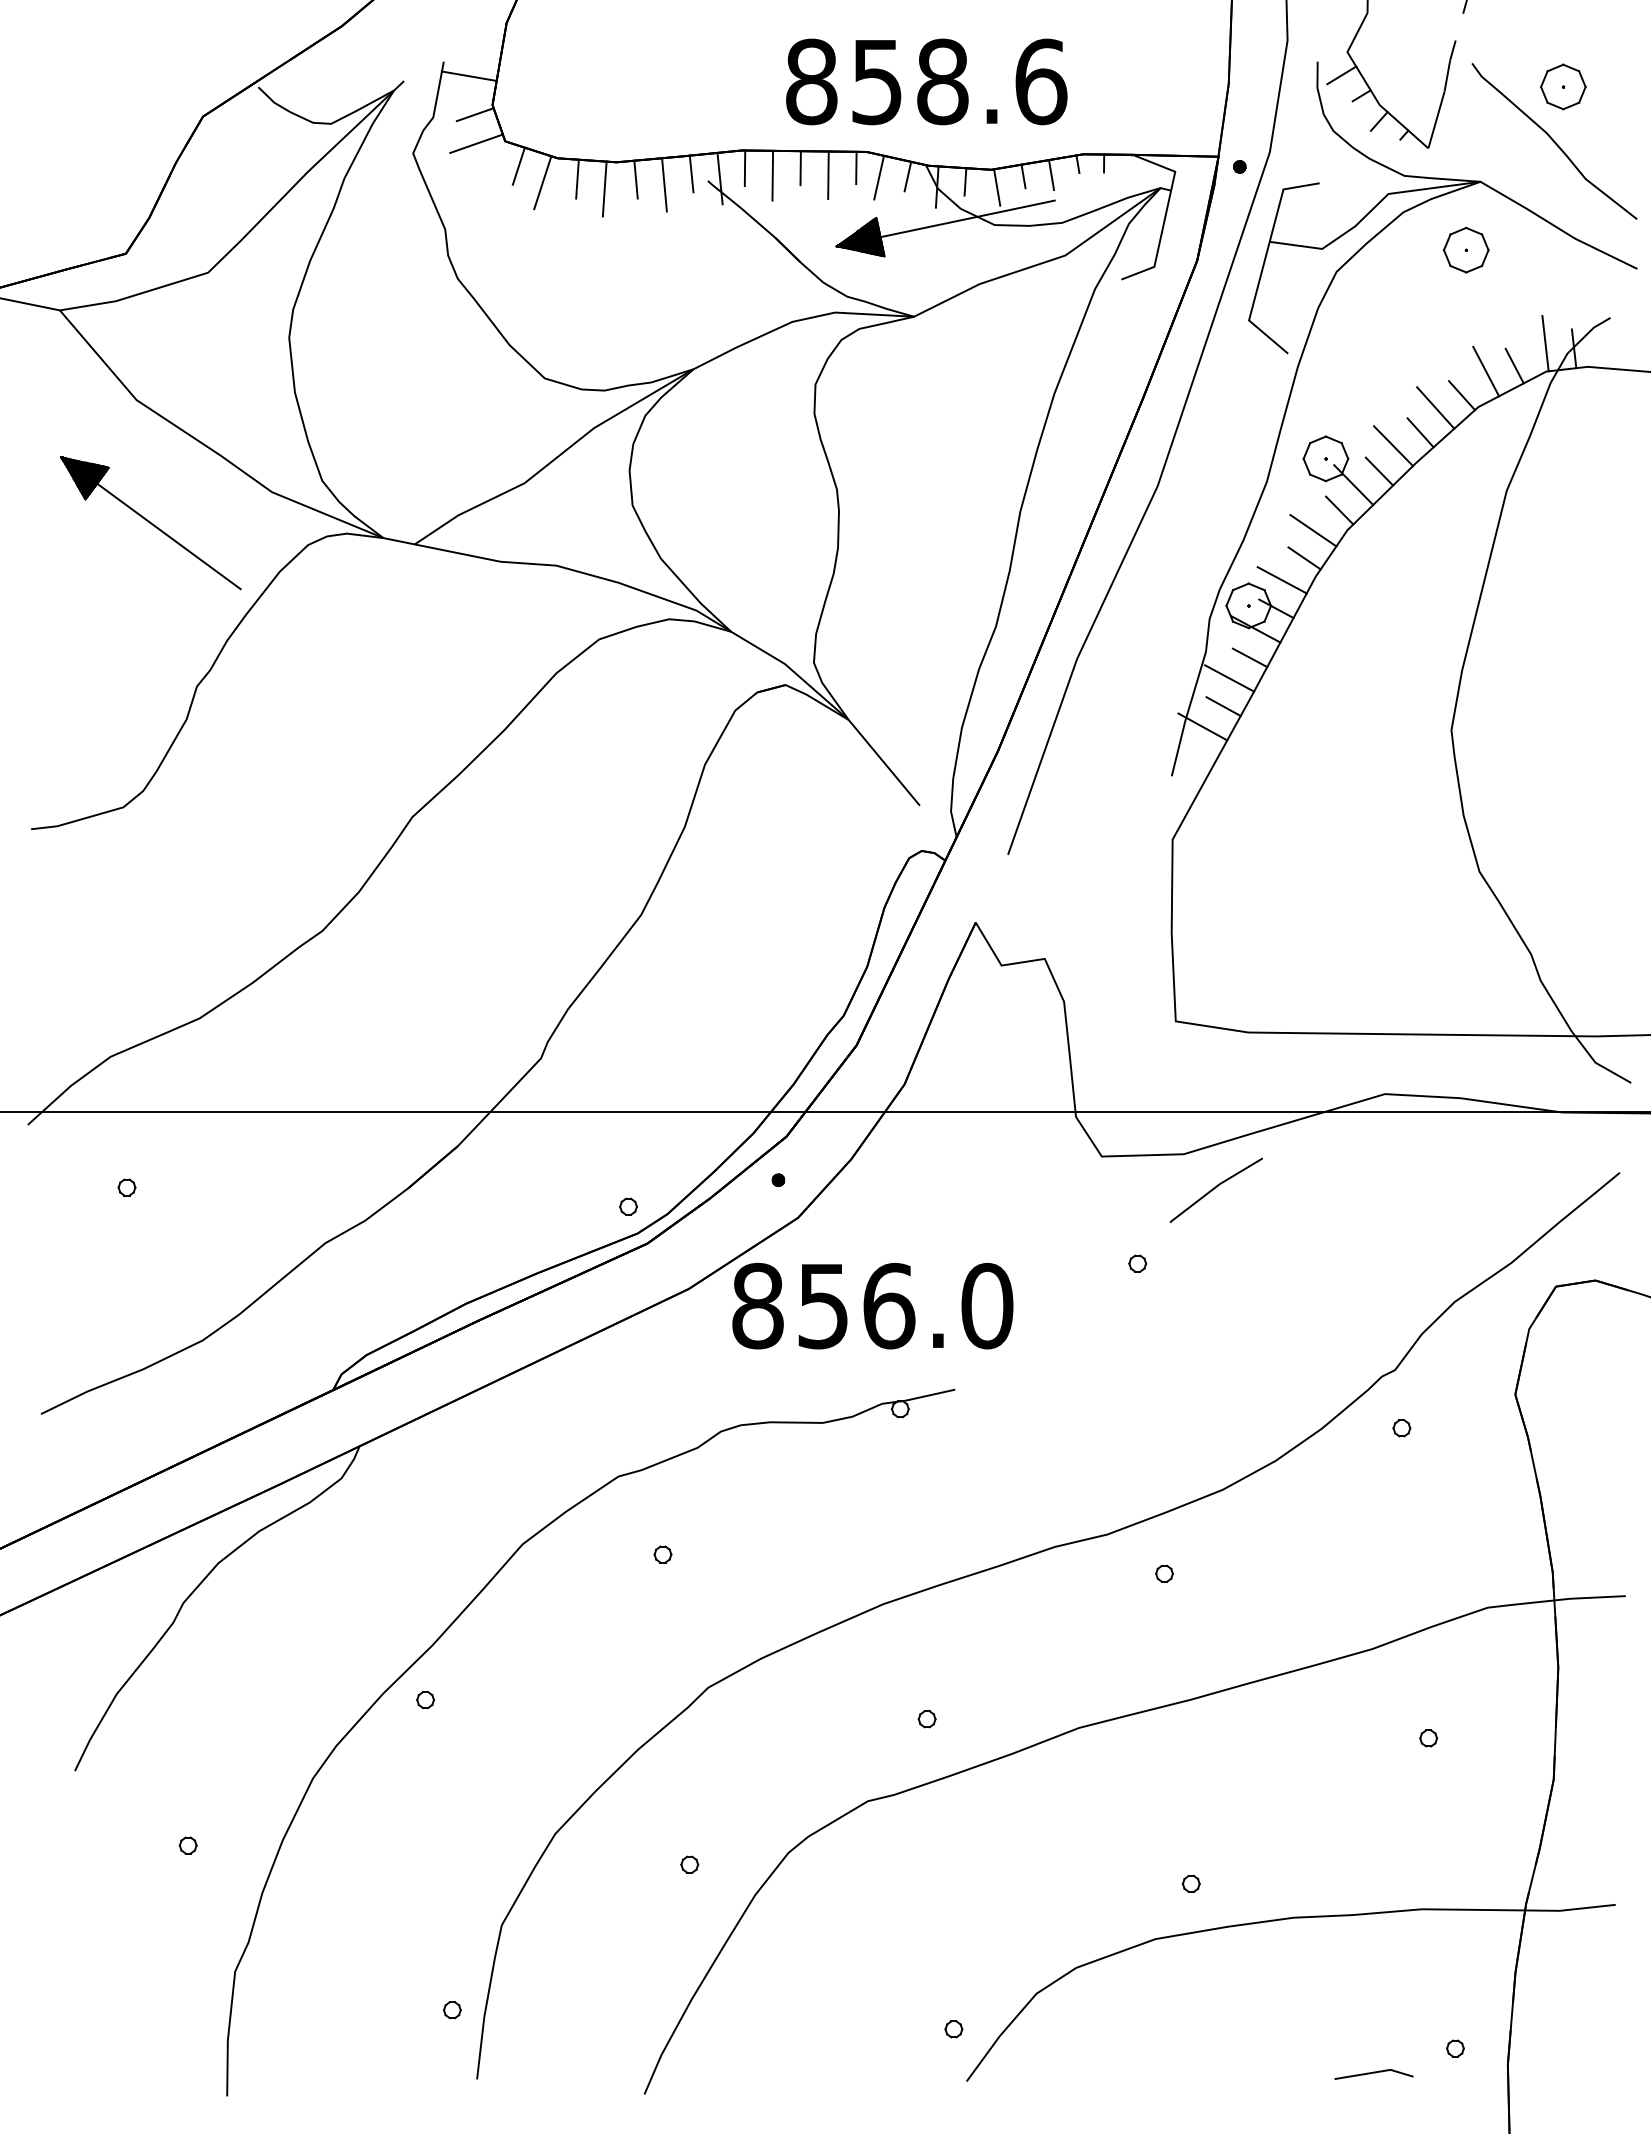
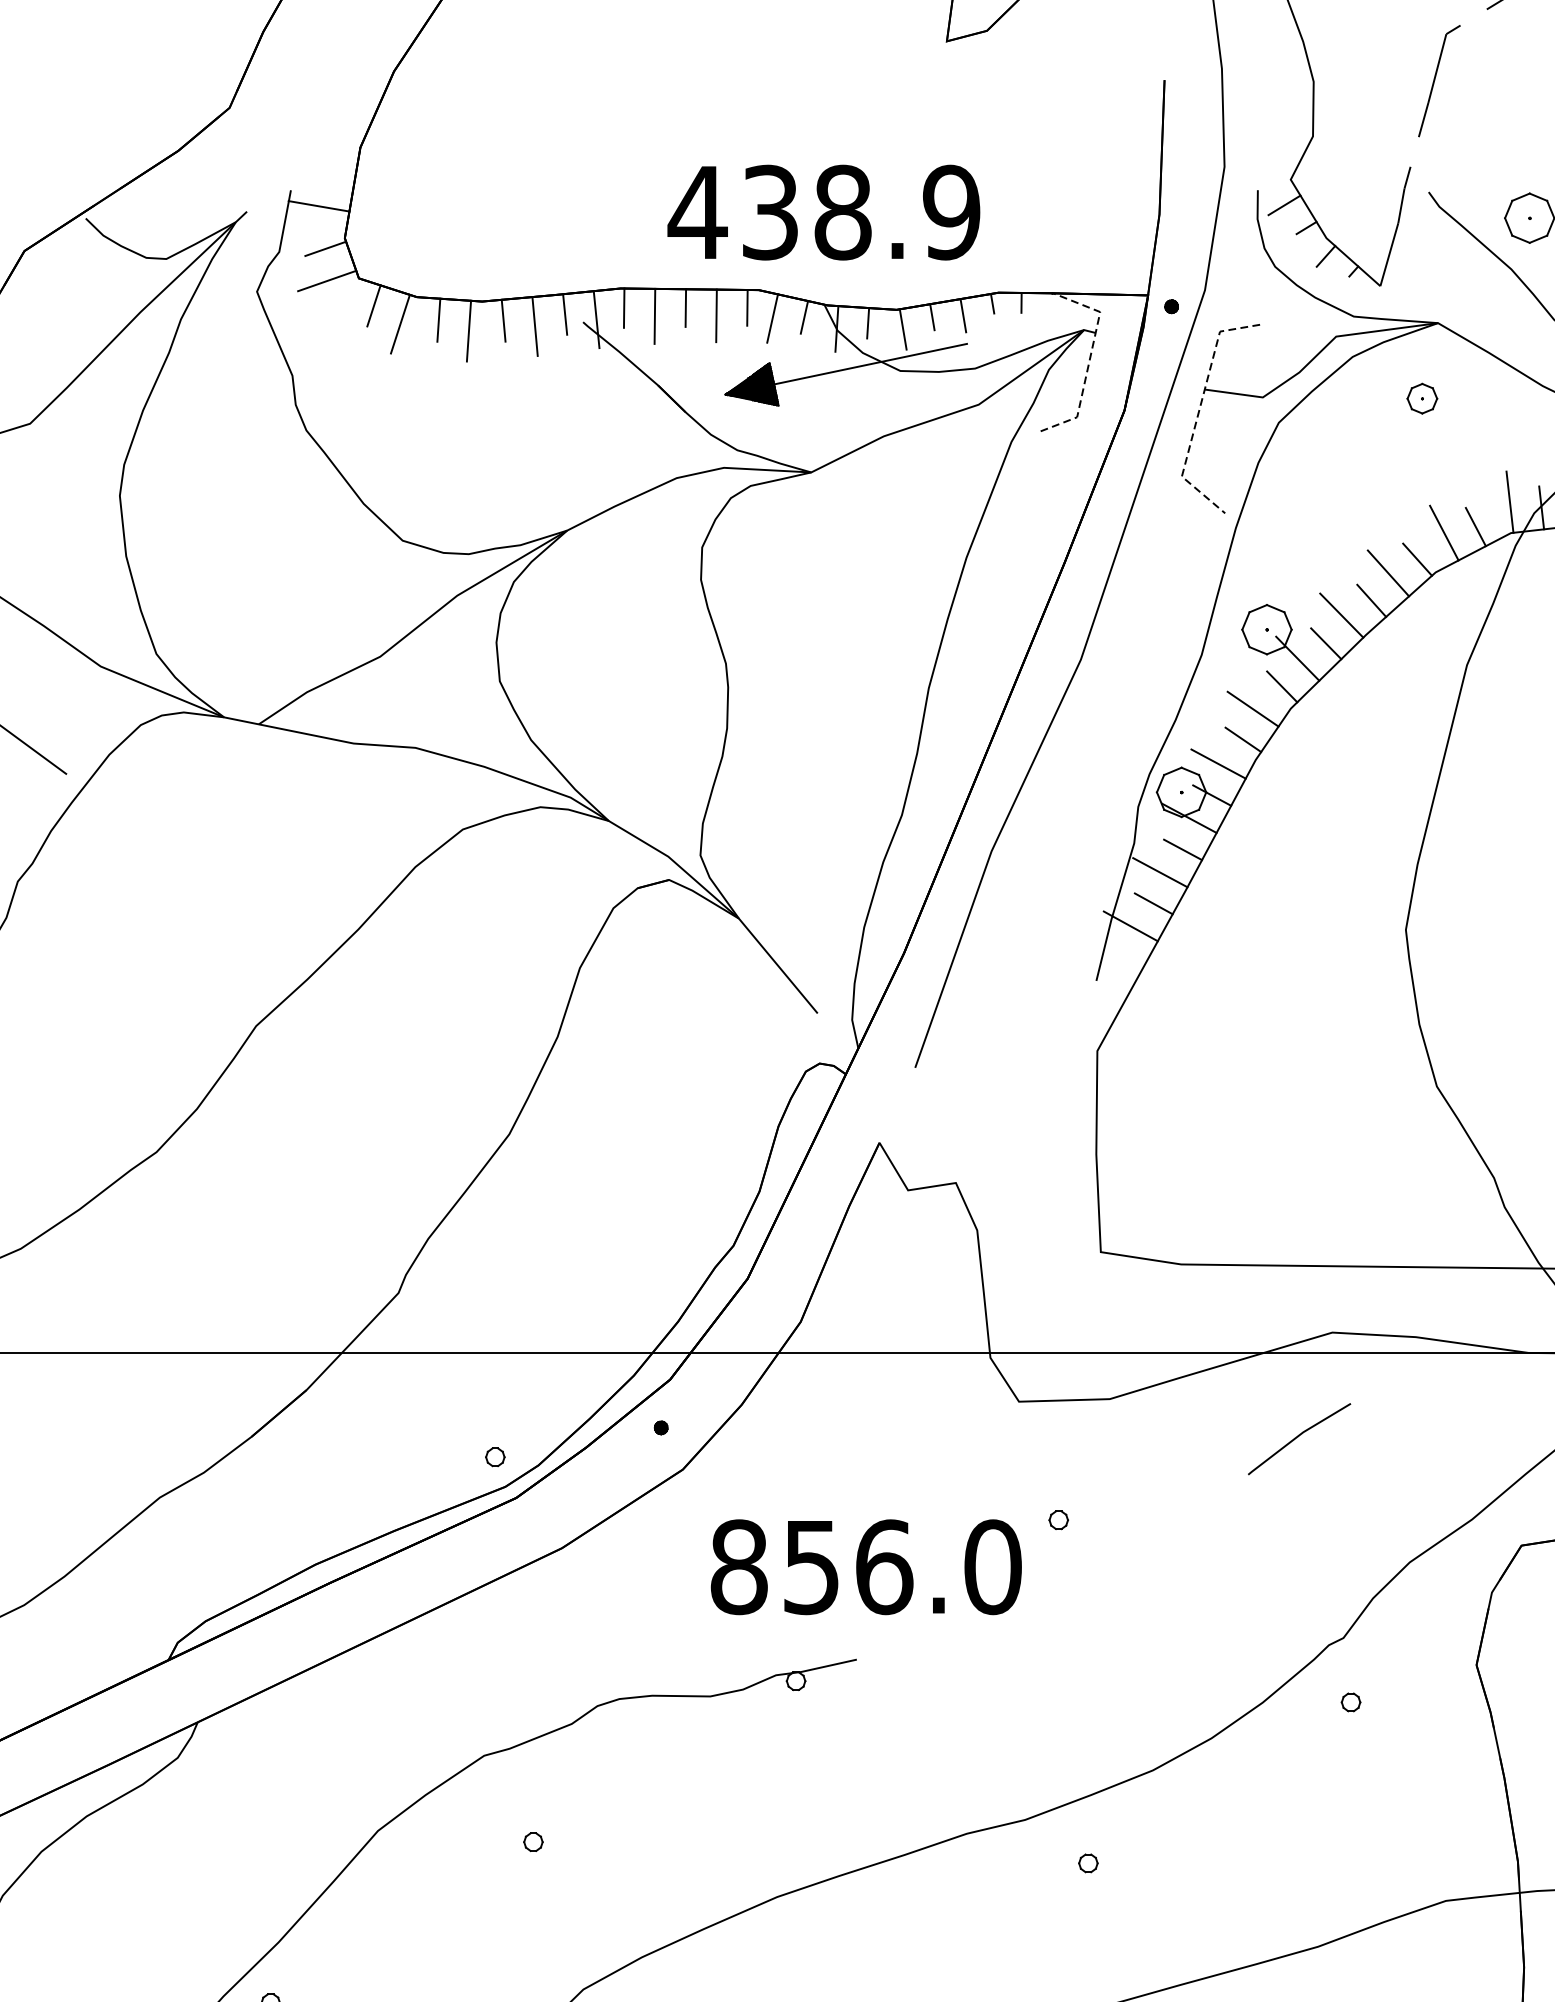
text: (925, 81) -> (823, 212), 858.6 -> 438.9
line: (1165, 214) -> (1089, 359), solid -> dashed
part: (1466, 249) -> (1422, 398), size x0.6
line: (1264, 262) -> (1199, 412), solid -> dashed
line: (1214, 1189) -> (1297, 1438), moved
text: (872, 1305) -> (865, 1566), moved

